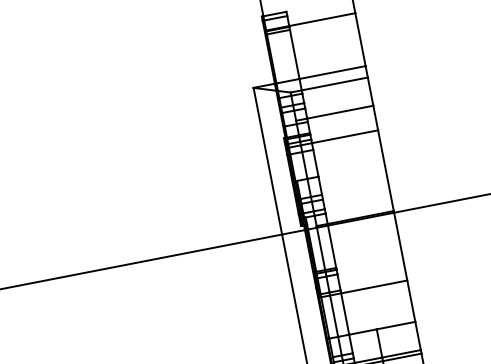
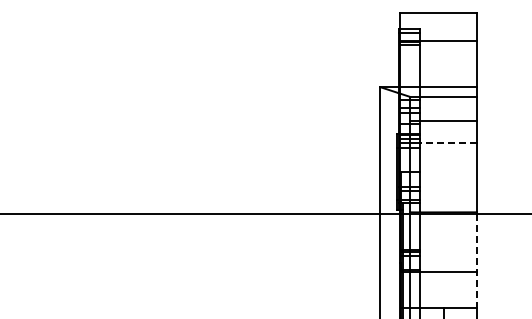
line: (345, 136) -> (448, 142), solid -> dashed
line: (405, 267) -> (477, 261), solid -> dashed

